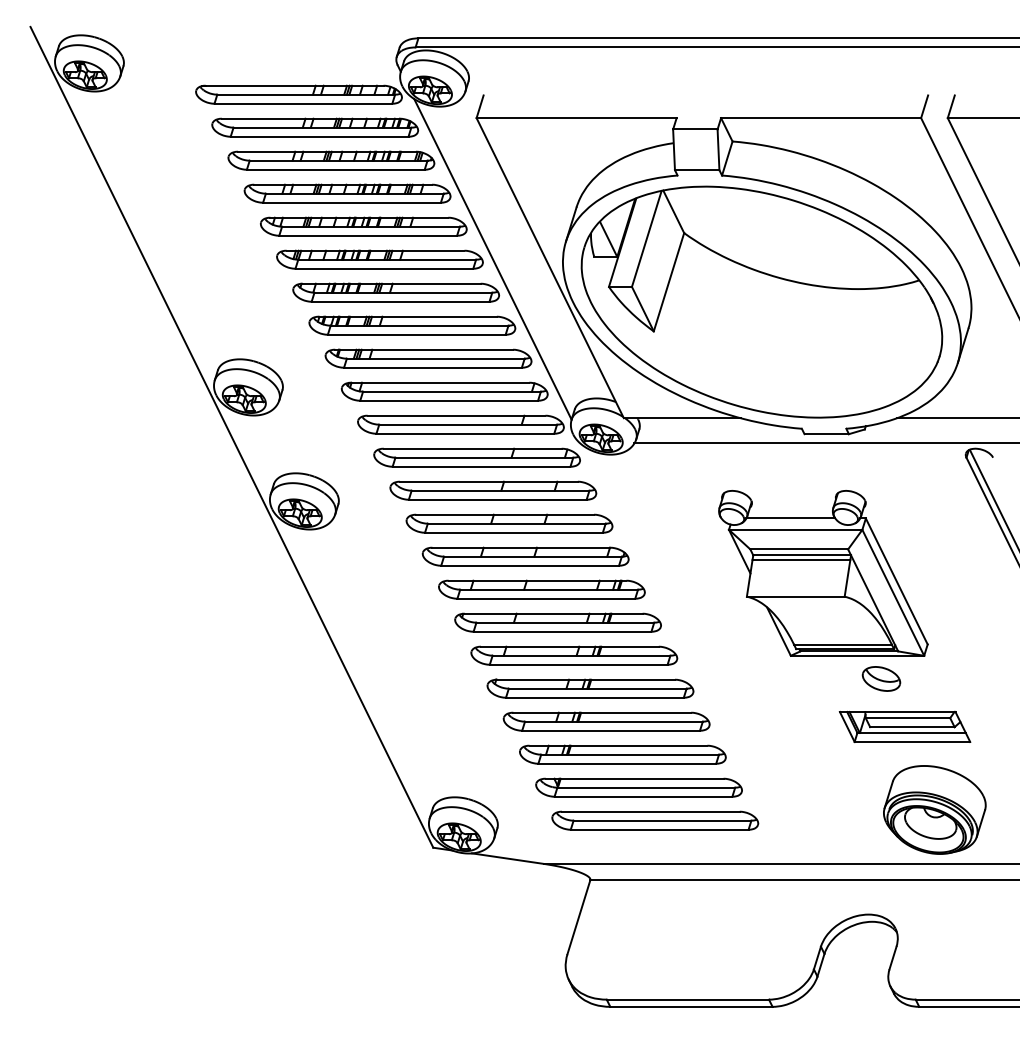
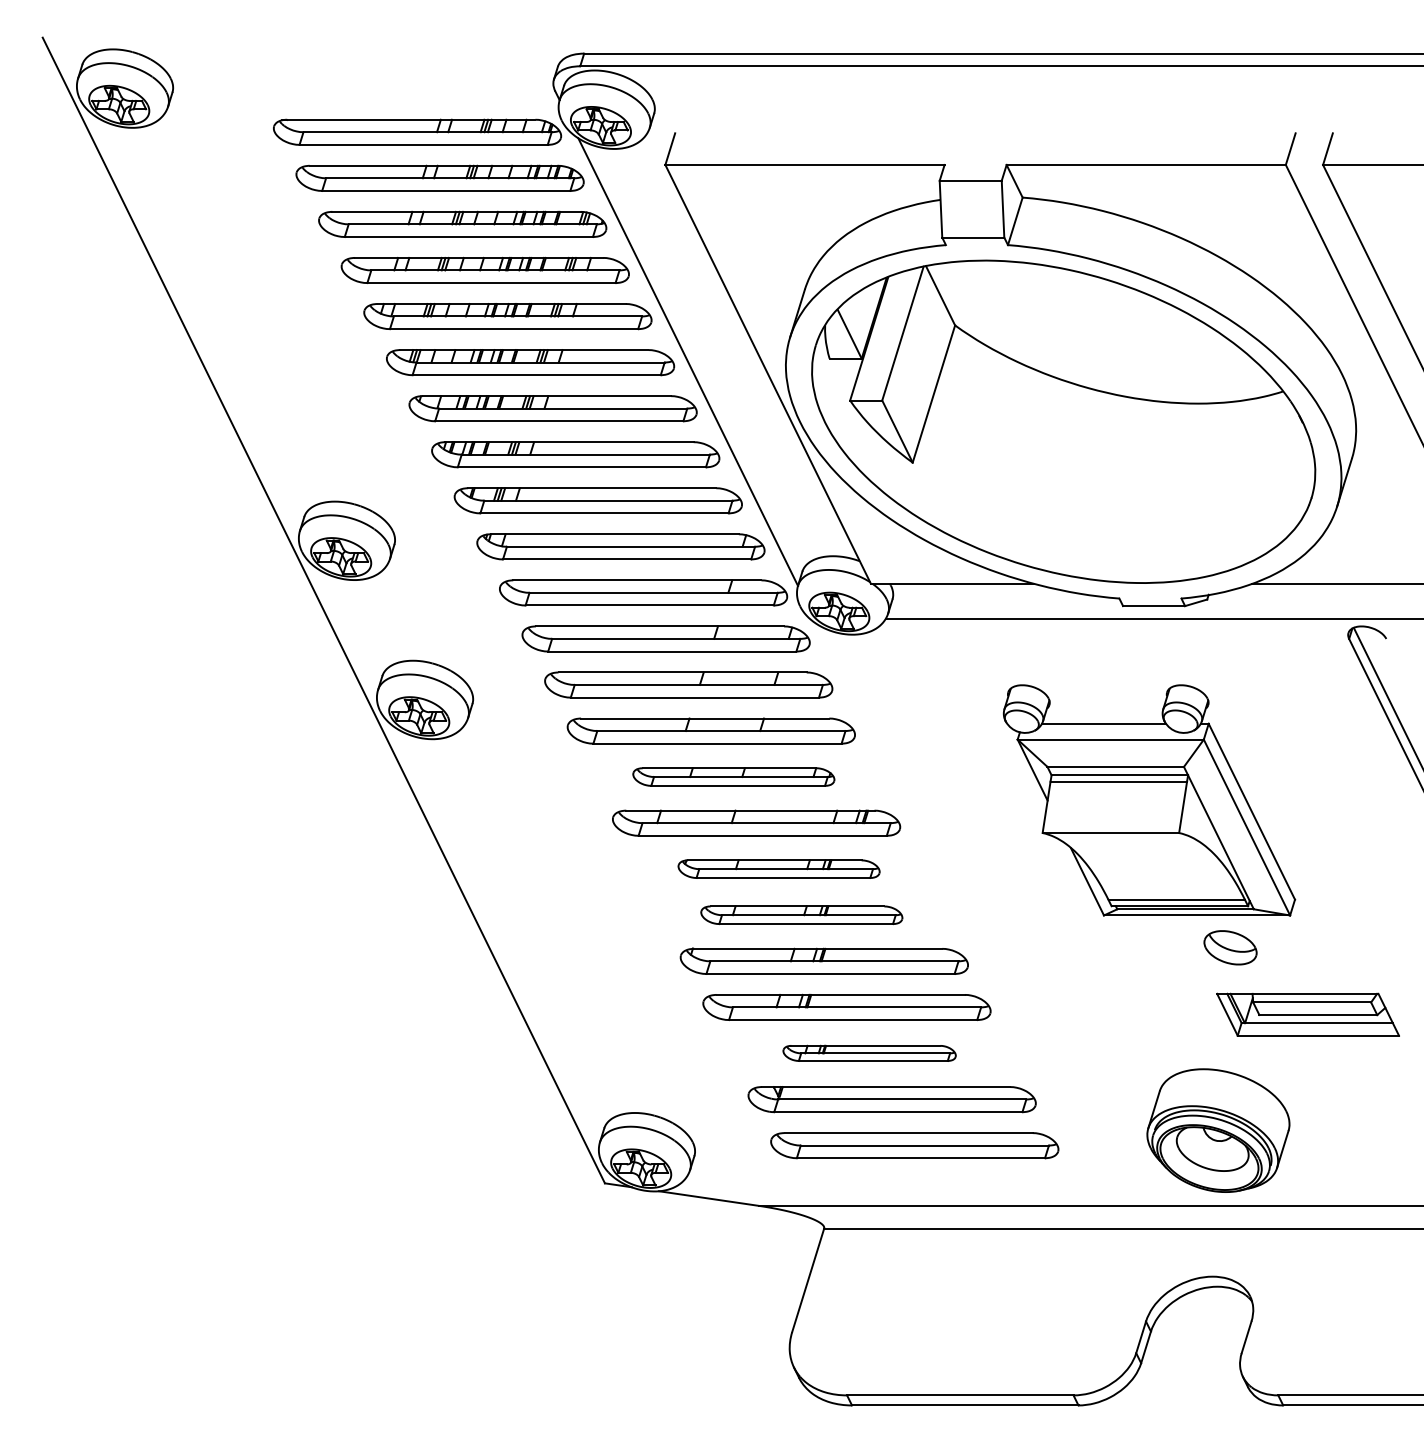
part: (525, 556) -> (733, 776), size x0.7
part: (557, 622) -> (778, 868), size x0.7
part: (574, 655) -> (802, 915), size x0.7
part: (904, 726) -> (1307, 1014), moved
part: (622, 754) -> (869, 1053), size x0.6
part: (934, 809) -> (1217, 1129), moved

